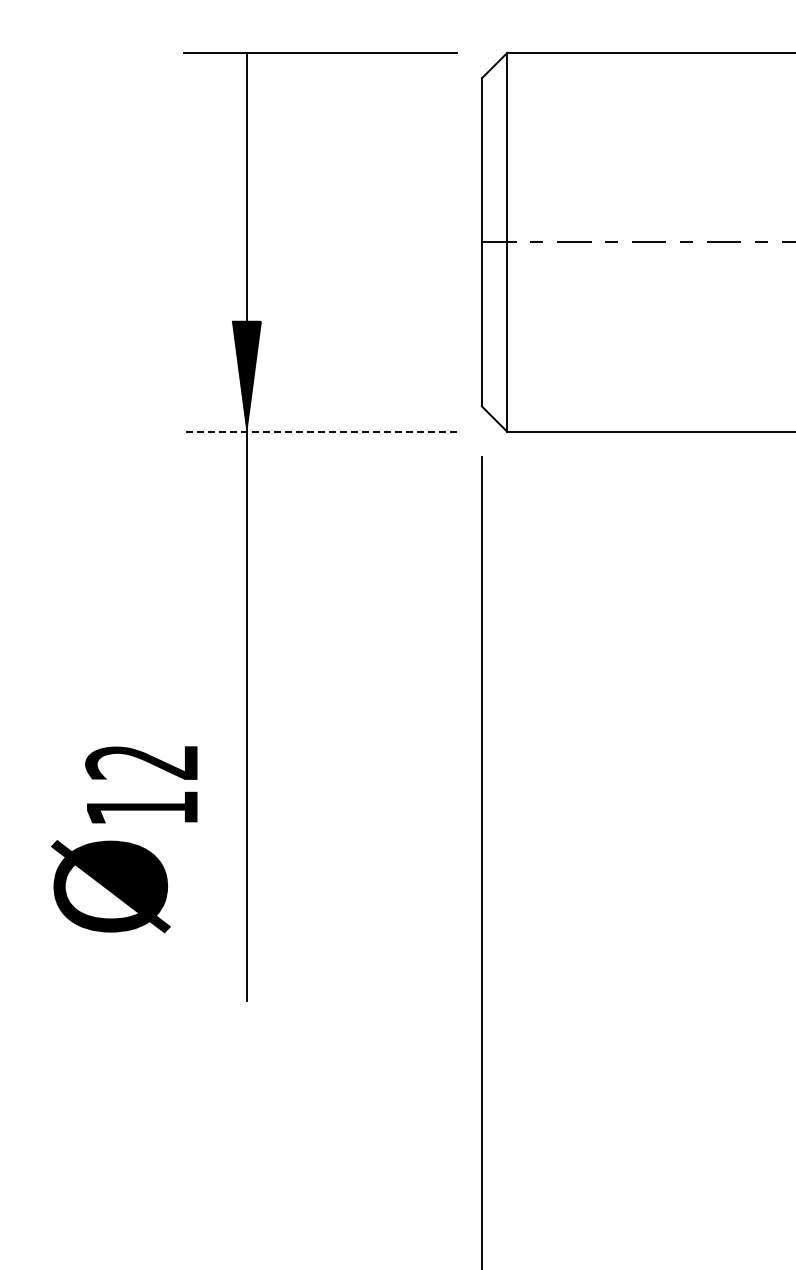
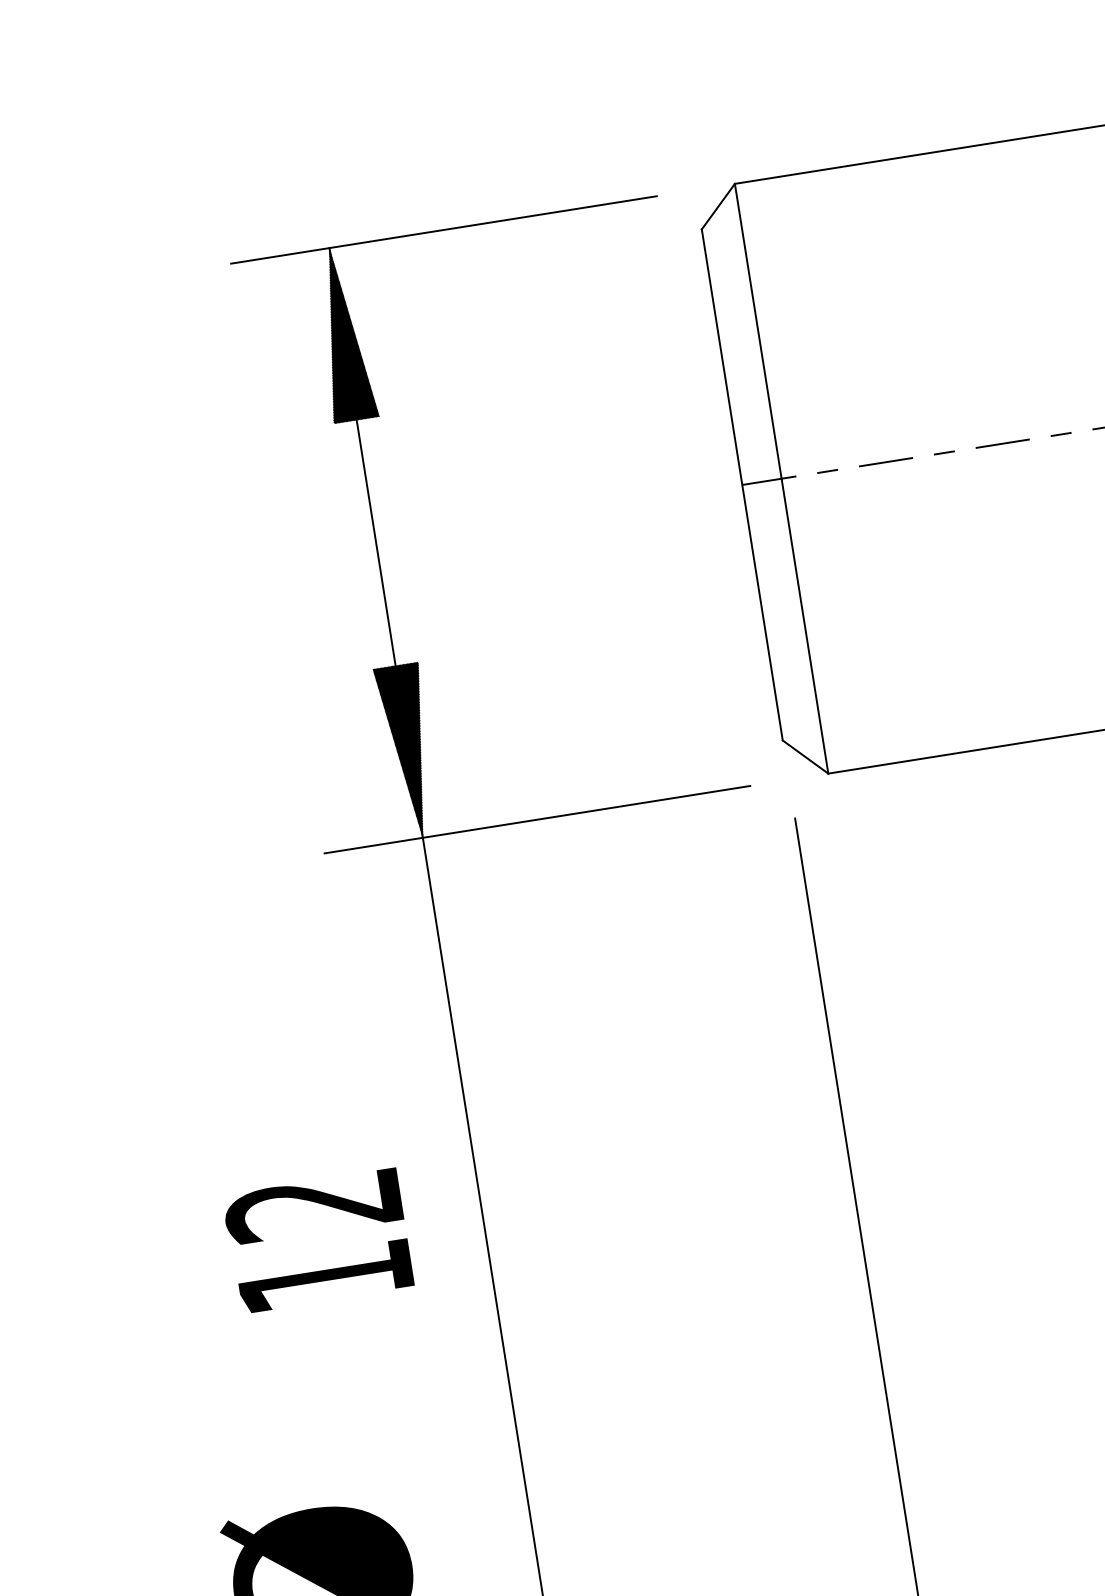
hatch: (246, 108) -> (342, 334), added
line: (320, 431) -> (537, 819), dashed -> solid
text: (141, 784) -> (318, 1240), moved

